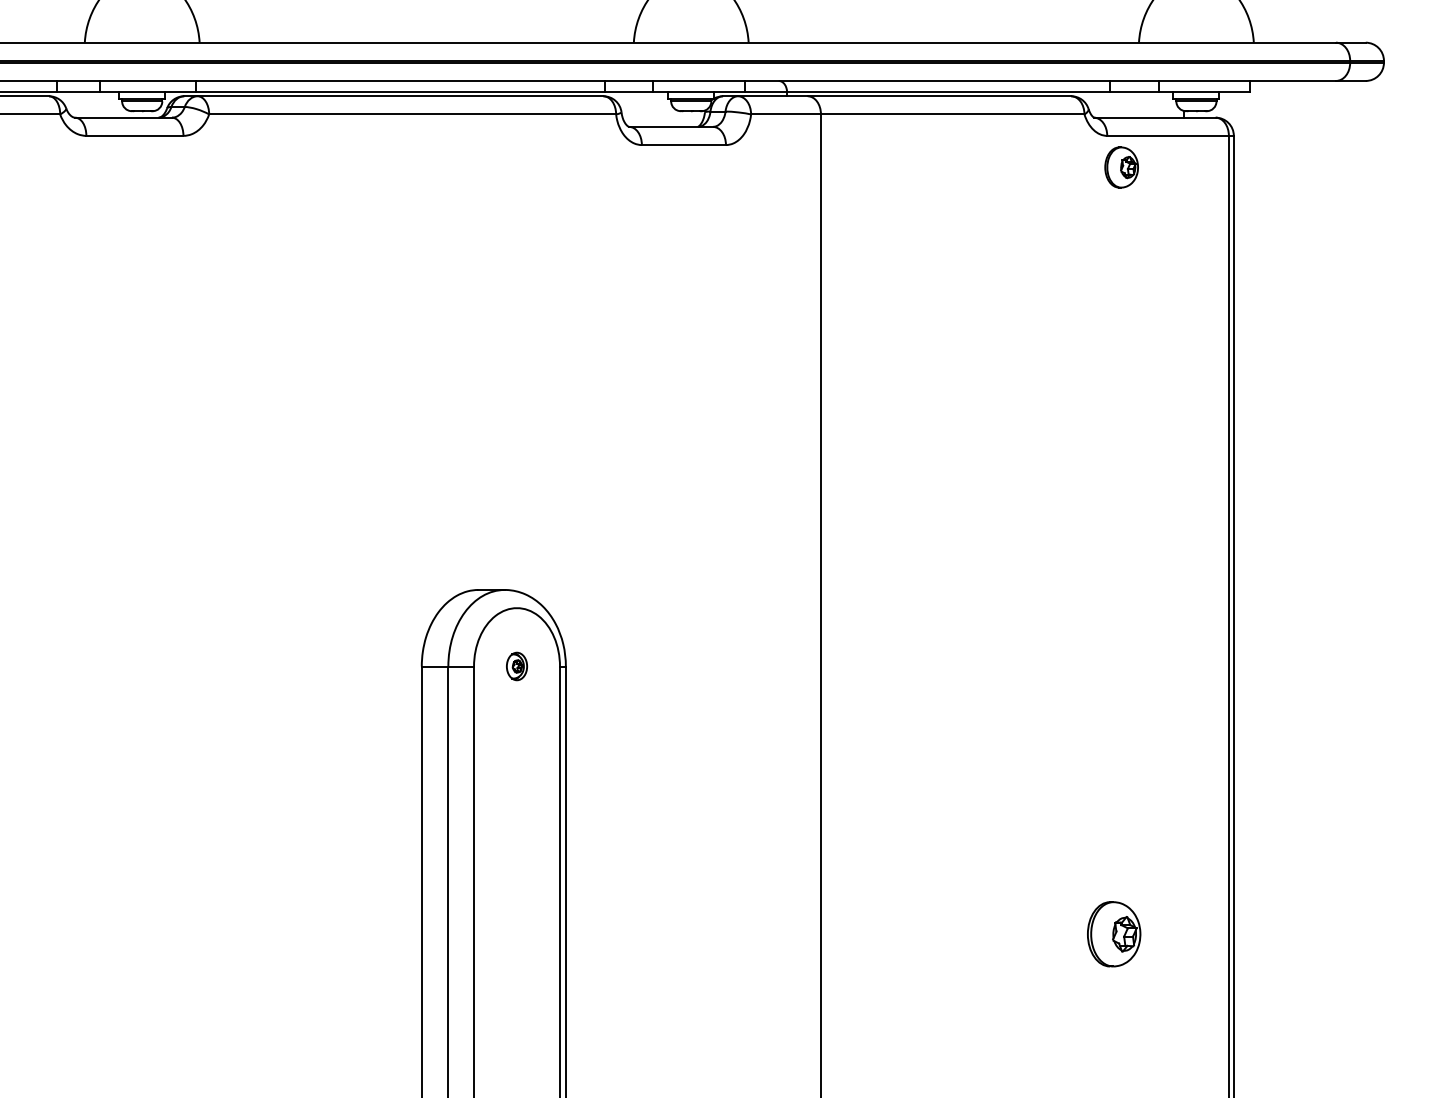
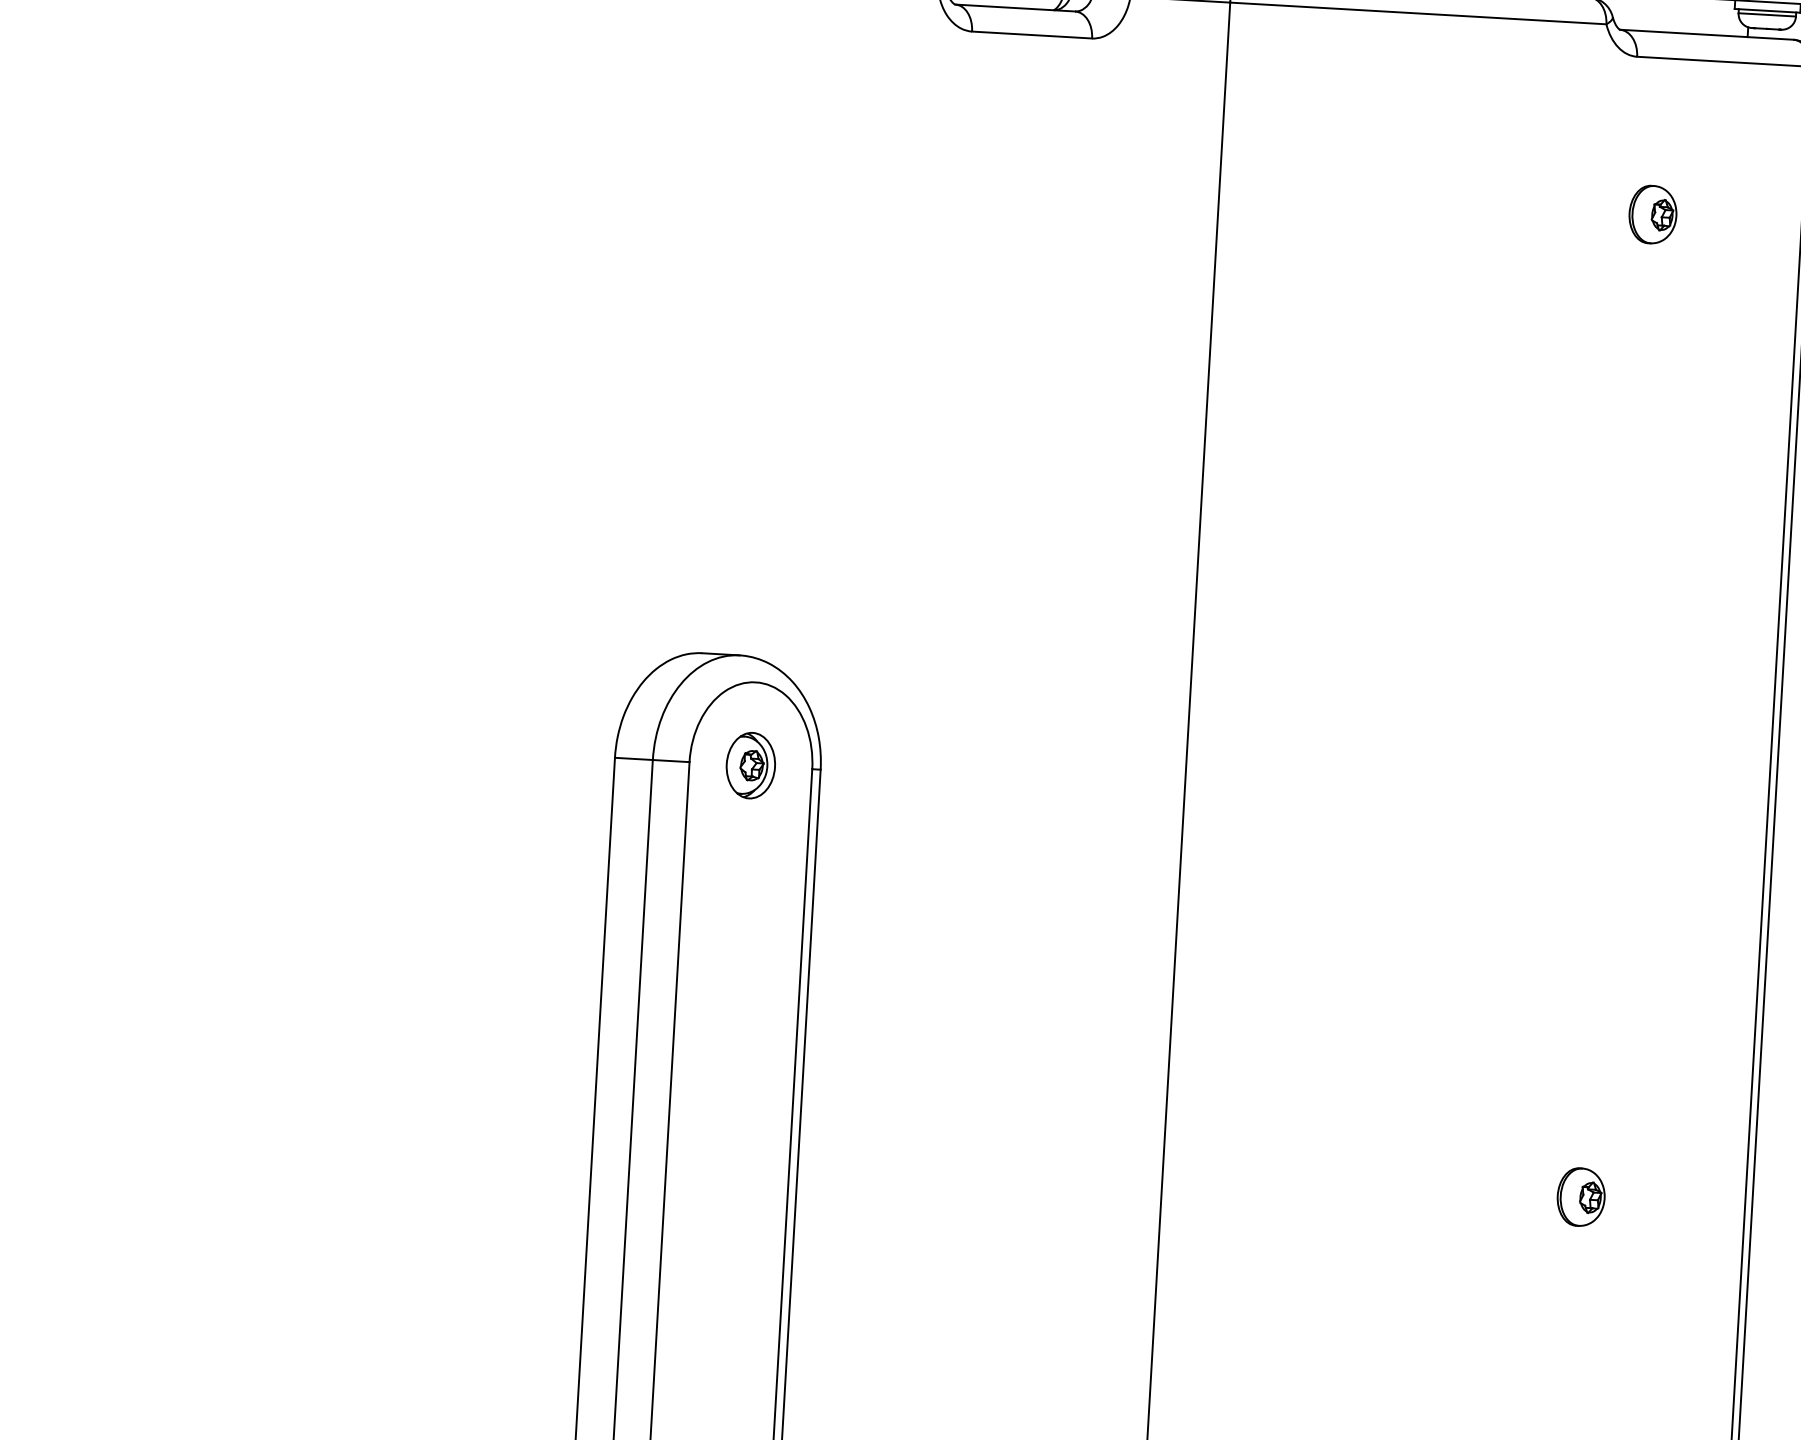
part: (1121, 167) -> (1652, 214), moved
part: (516, 666) -> (750, 765), size x1.67
part: (1113, 934) -> (1580, 1197), size x0.62

